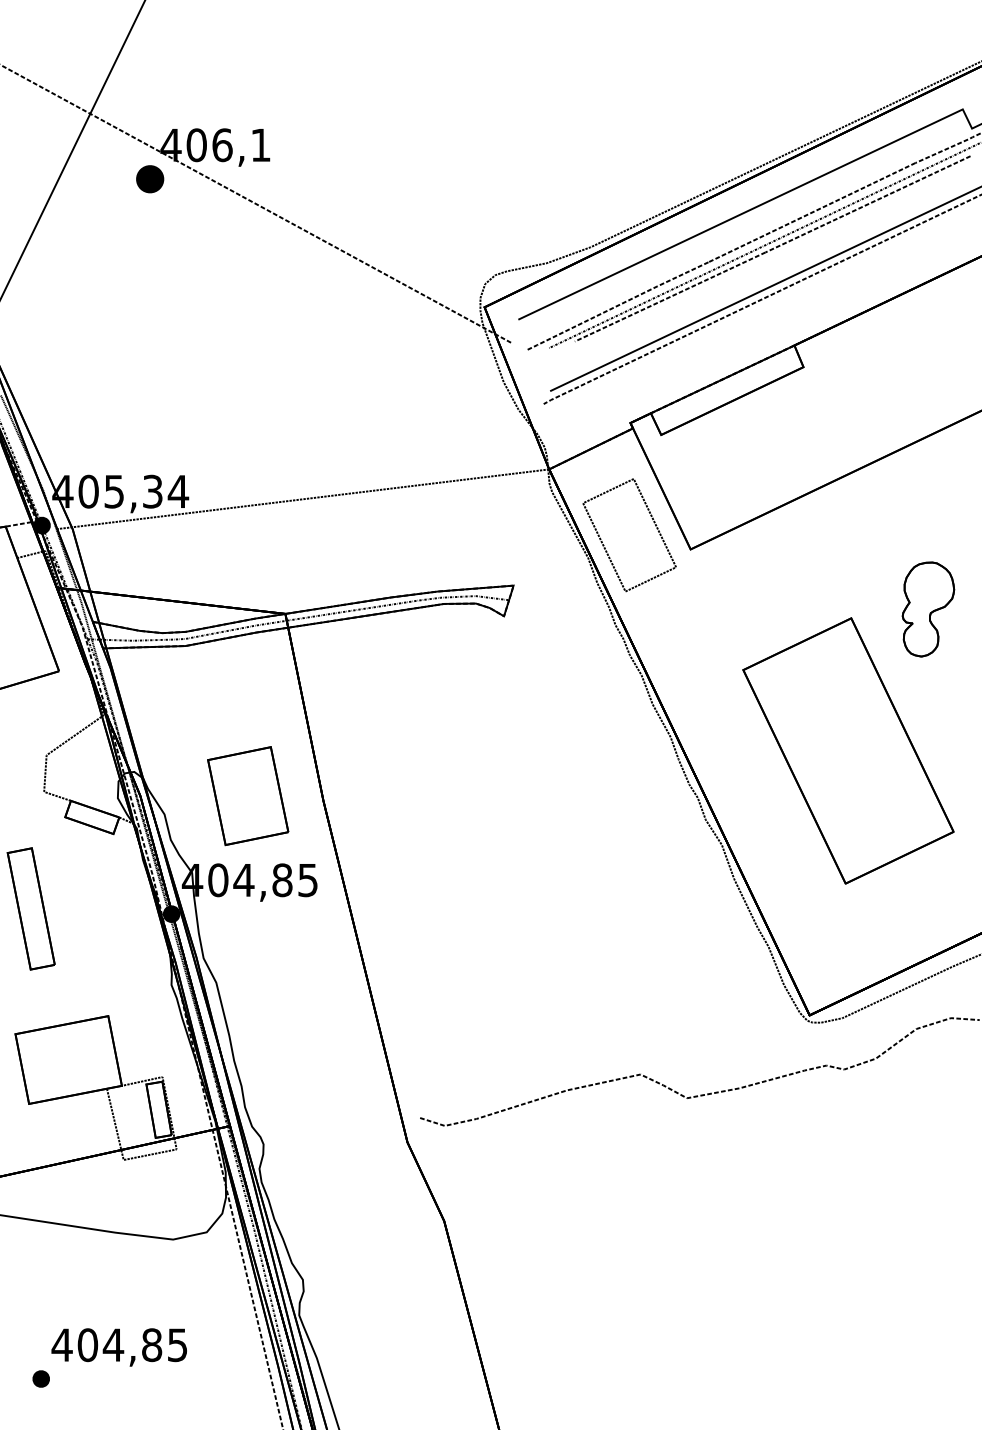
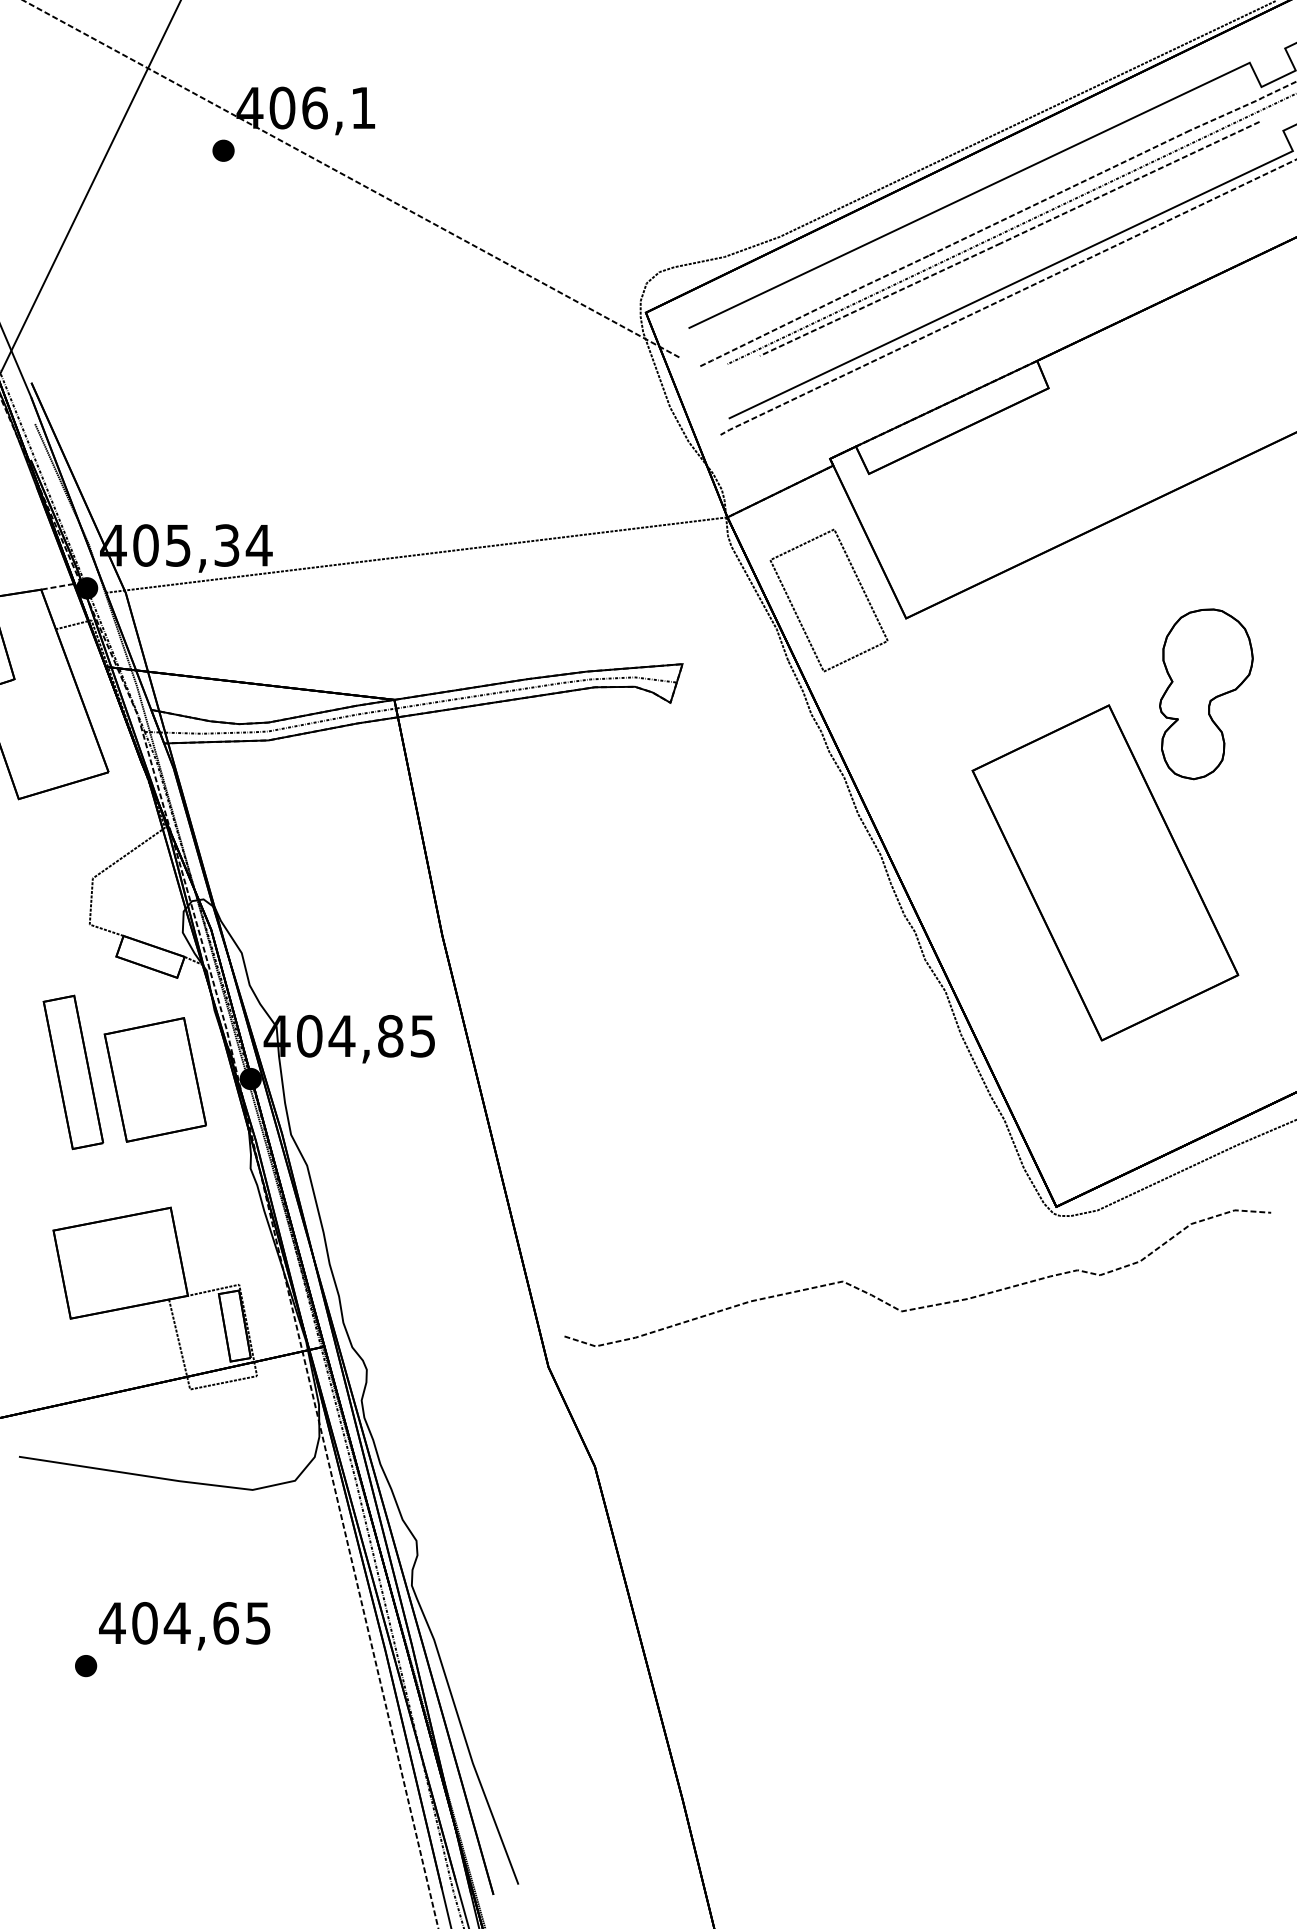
part: (150, 178) -> (223, 150), size x0.62
part: (928, 609) -> (1206, 694), size x1.43
part: (247, 795) -> (154, 1079), moved
text: (151, 1345) -> (225, 1623), 404,85 -> 404,65

